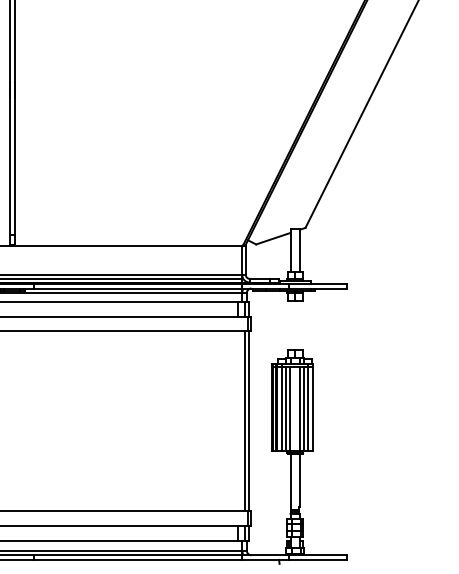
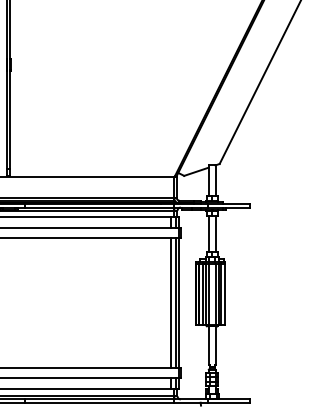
line: (290, 325) -> (208, 234), added
line: (299, 325) -> (215, 234), added
line: (237, 421) -> (170, 303), added

